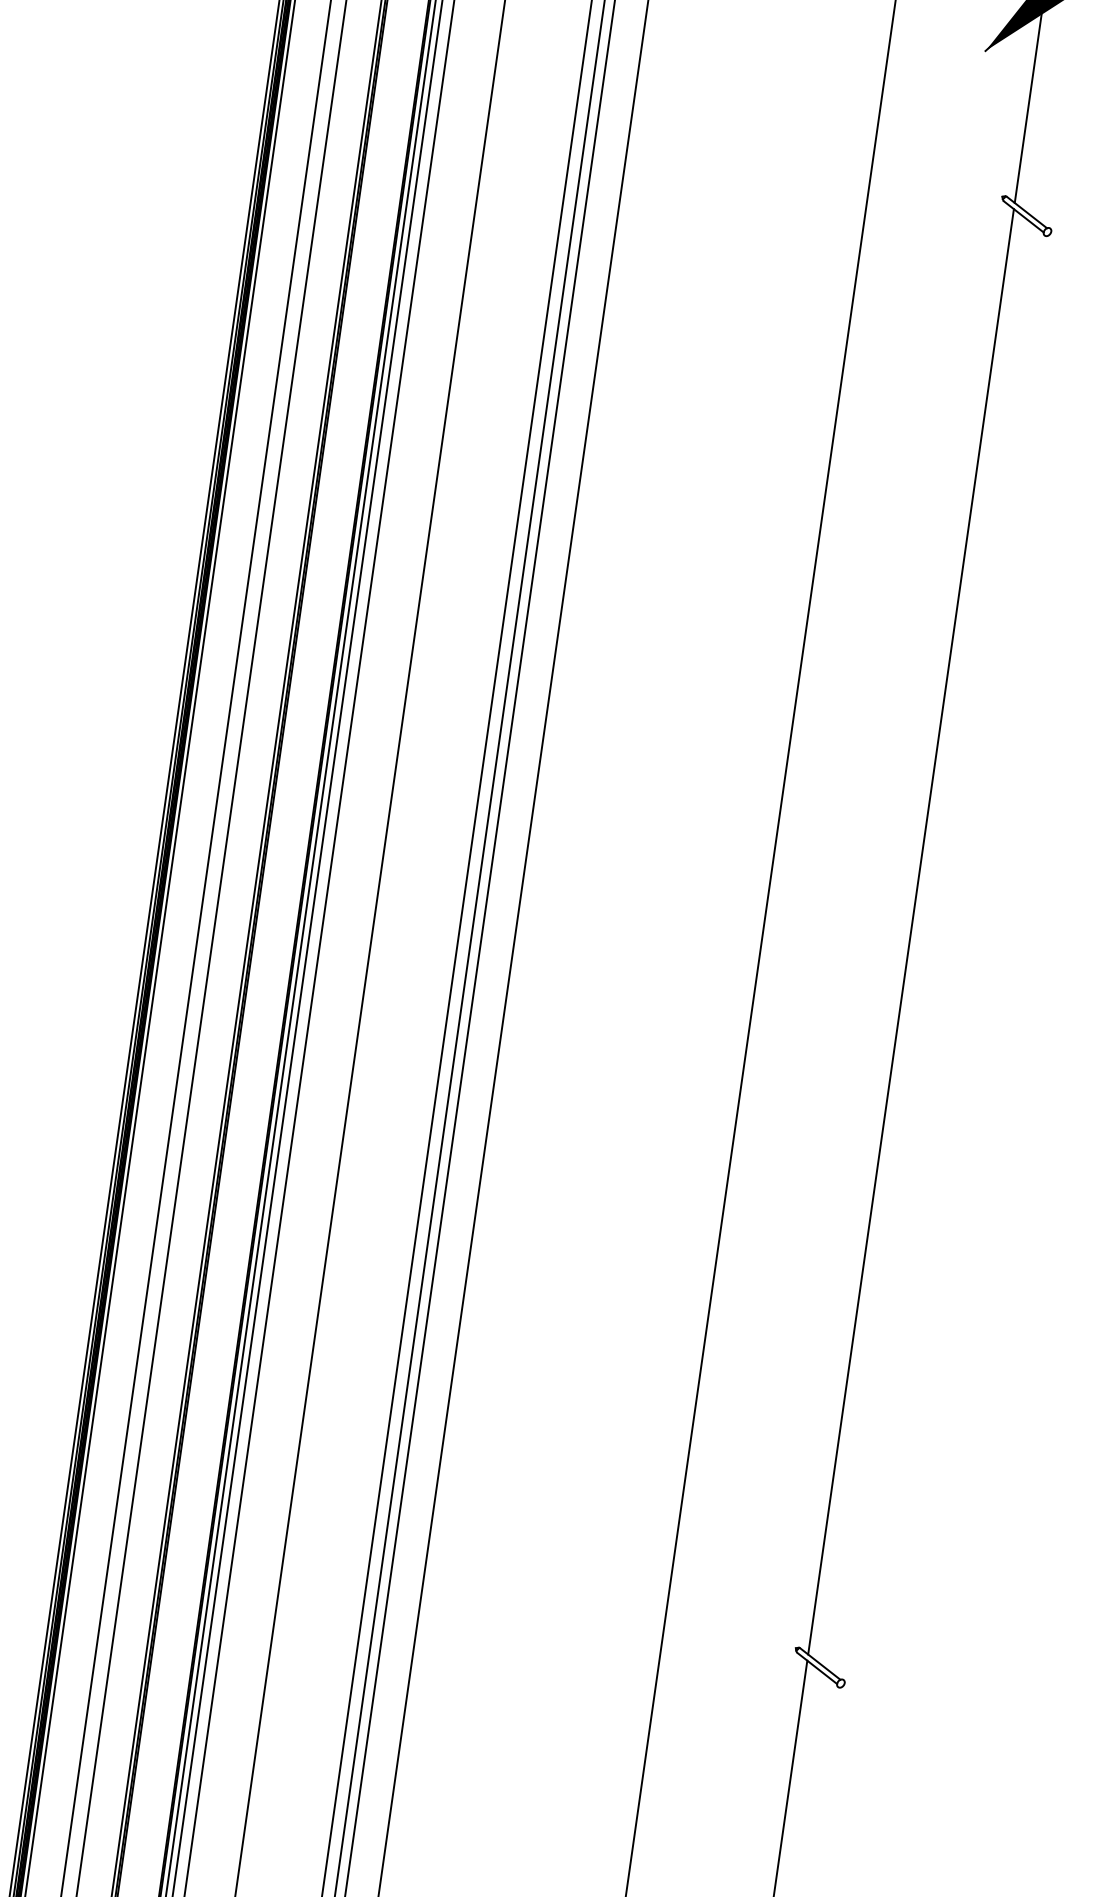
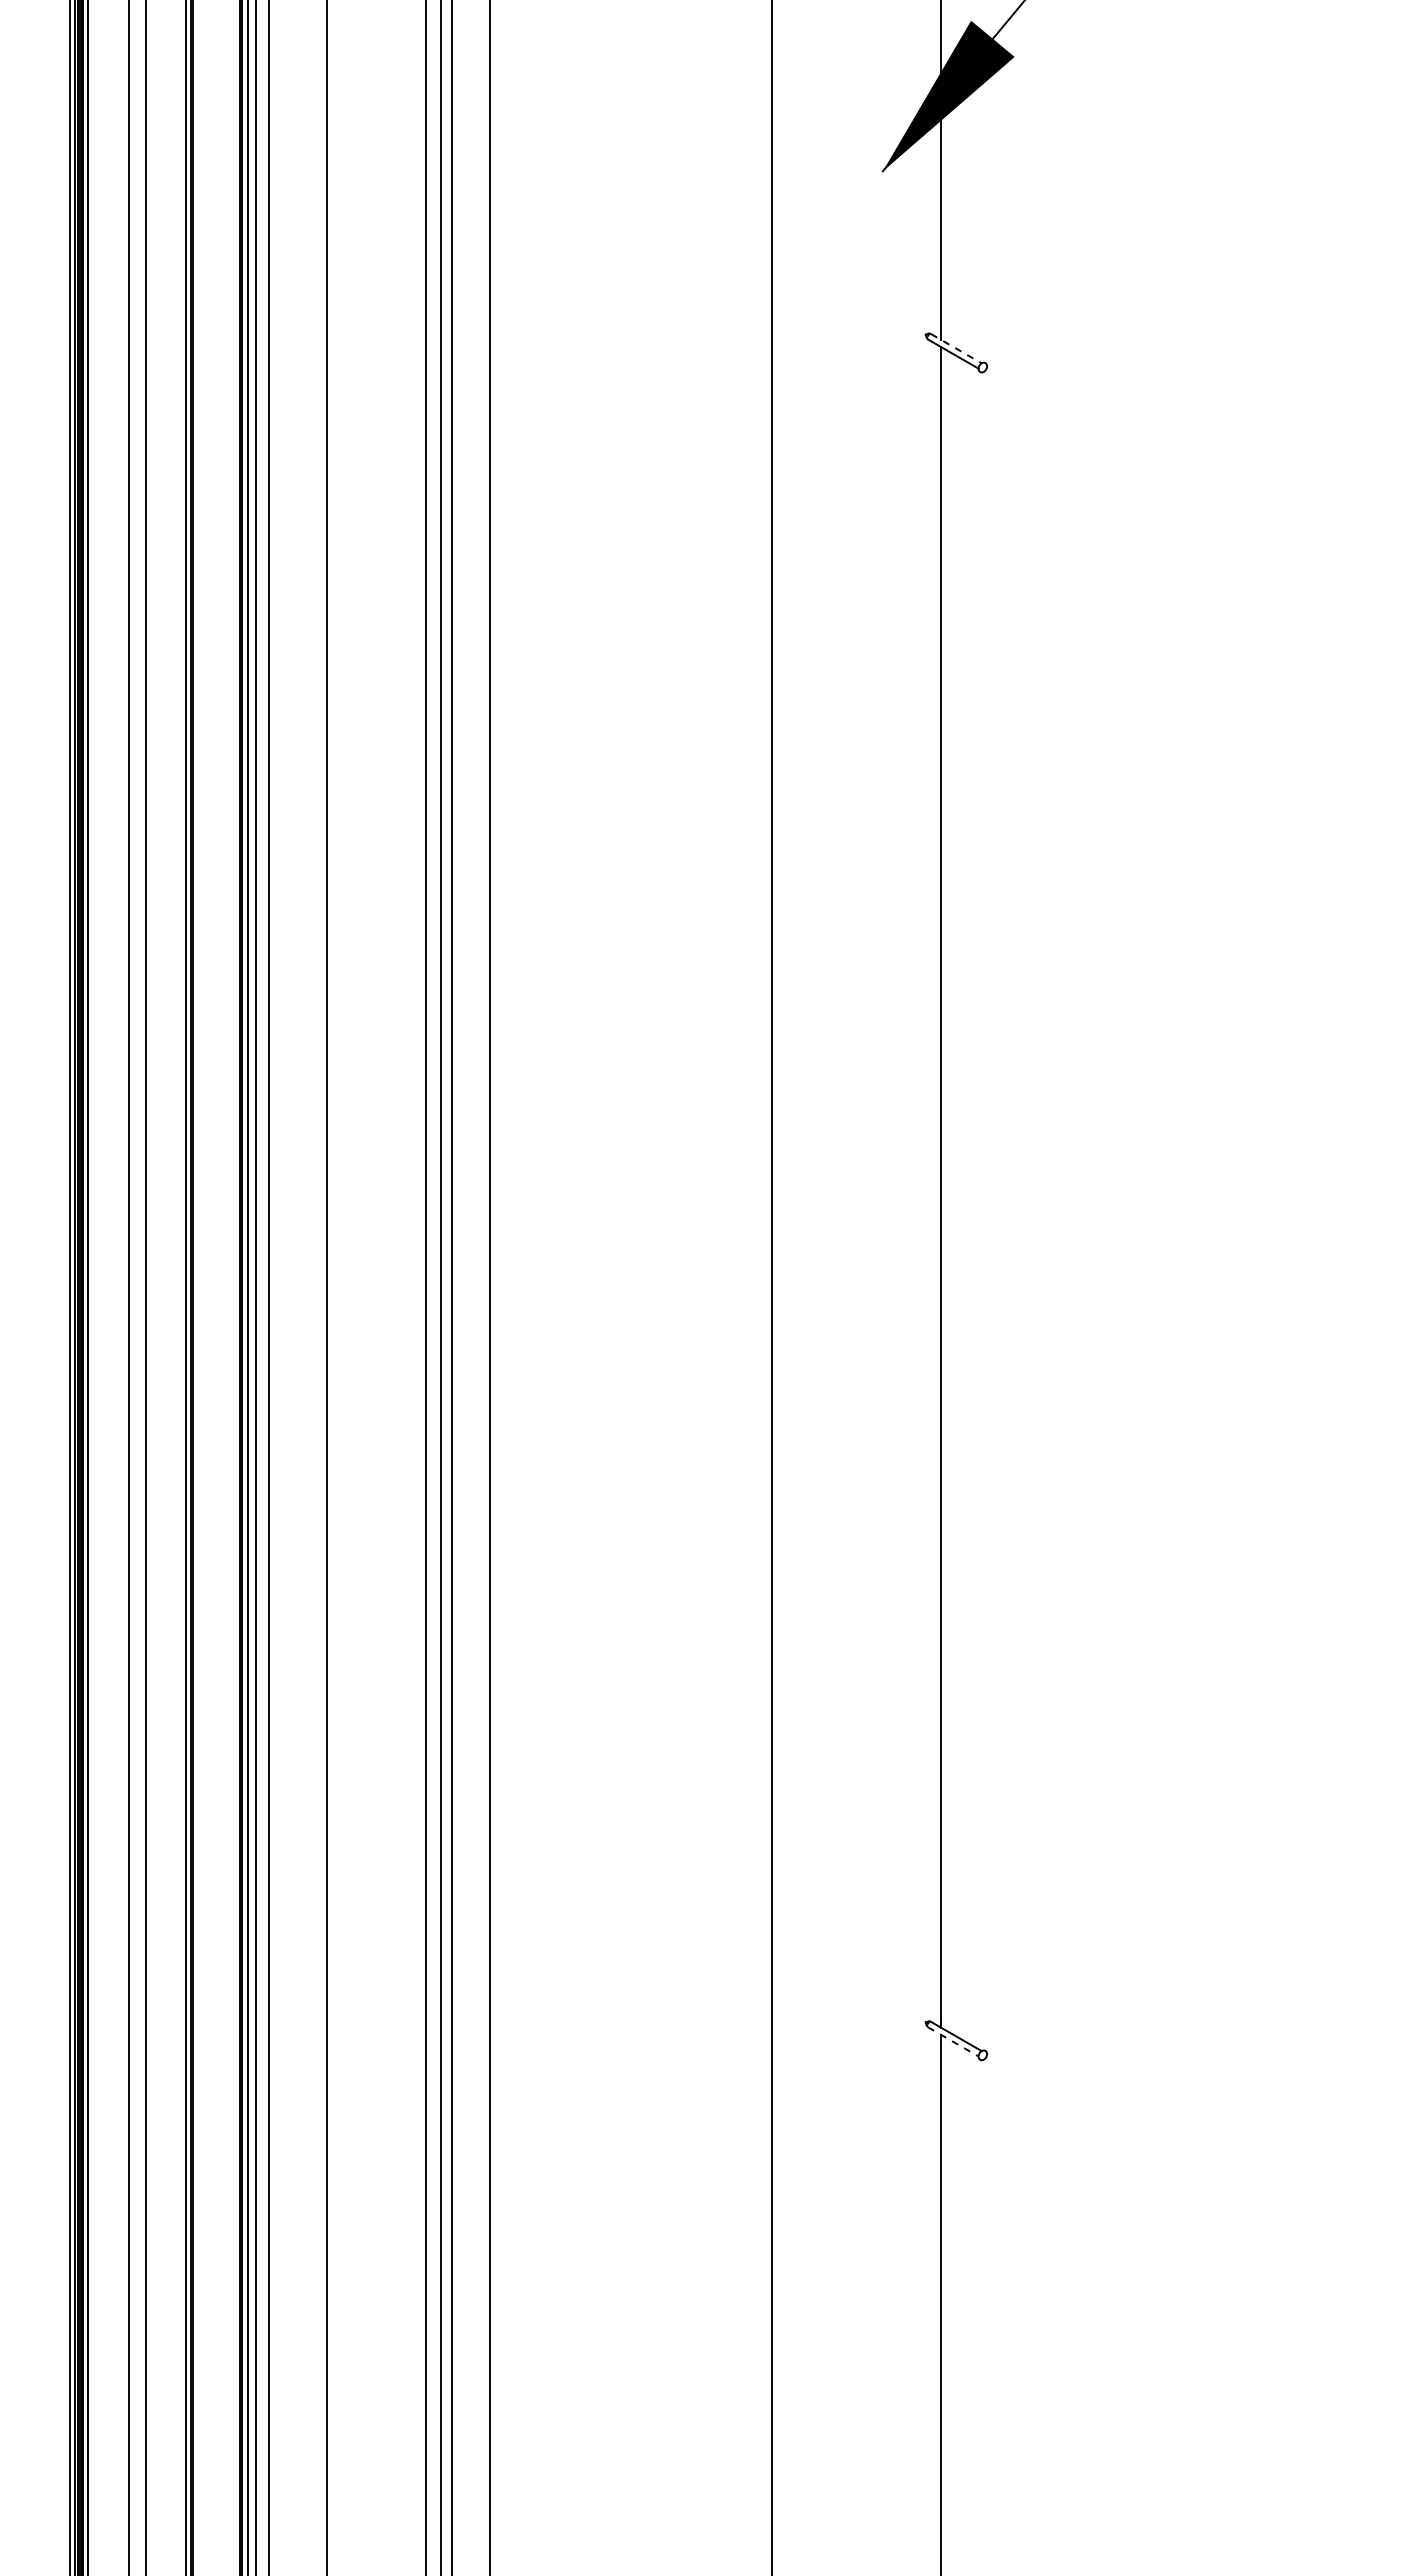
line: (1027, 213) -> (956, 349), solid -> dashed
line: (817, 1668) -> (953, 2042), solid -> dashed

